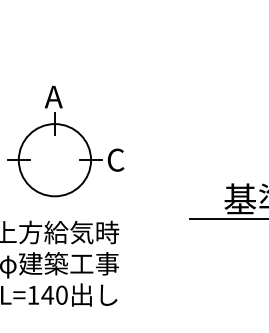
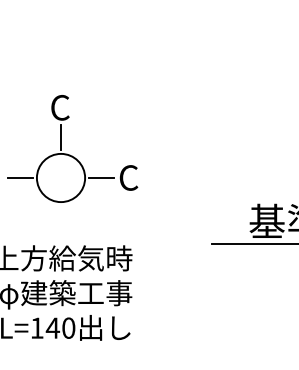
text: (53, 96) -> (59, 107), A -> C
circle: (54, 159) -> (60, 177), size x0.6

